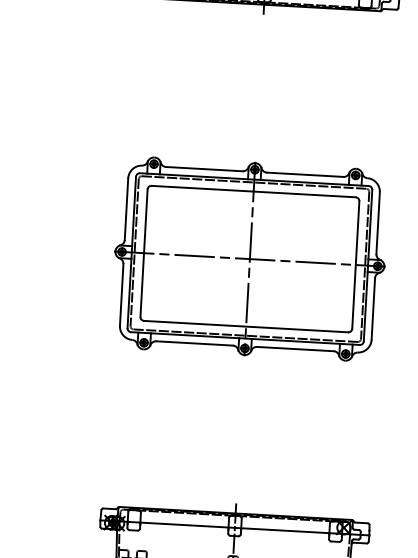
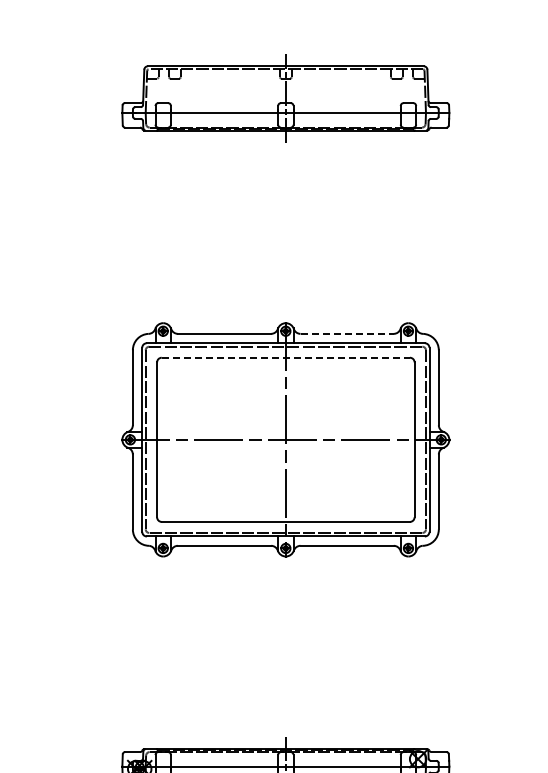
line: (305, 174) -> (347, 333), solid -> dashed
line: (254, 191) -> (286, 357), solid -> dashed

